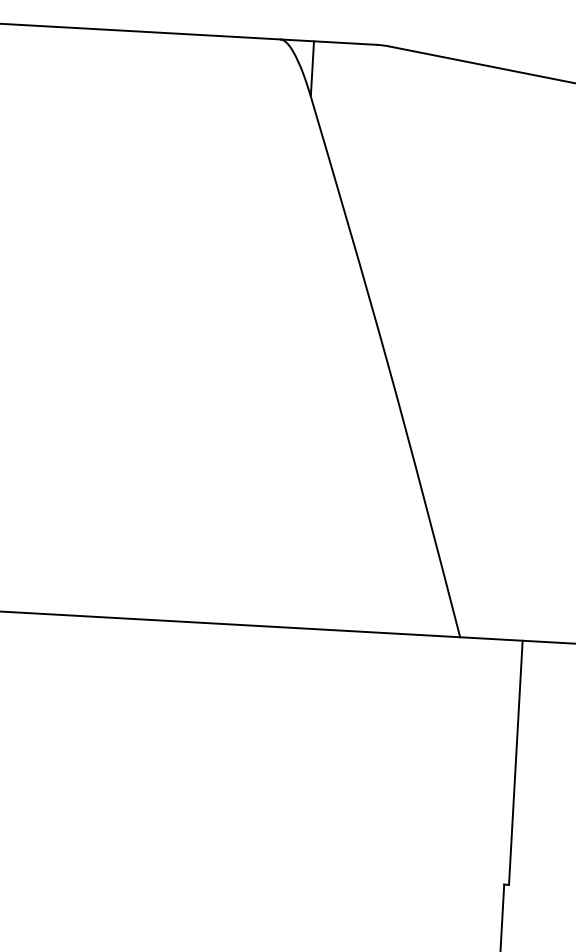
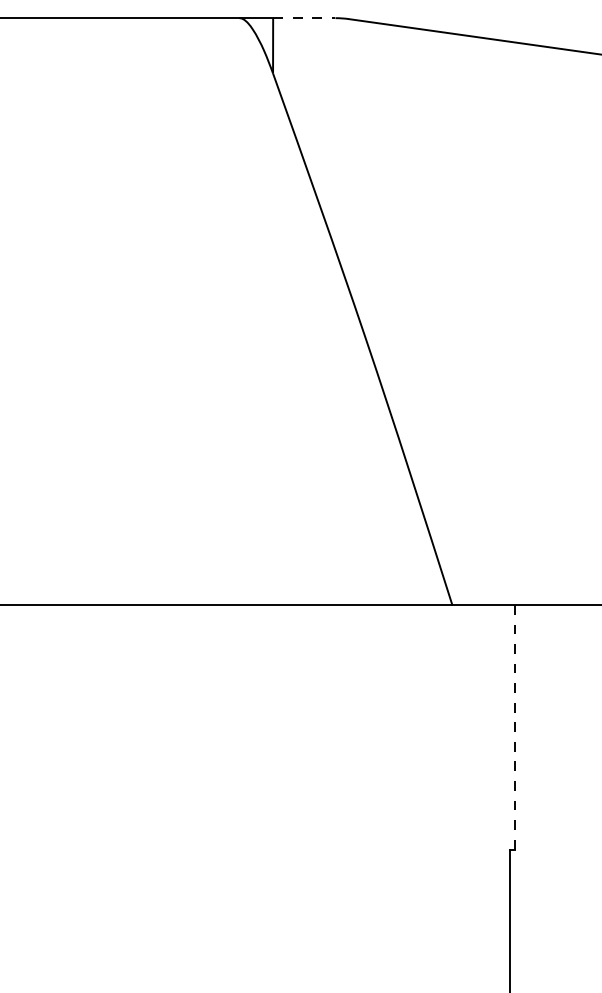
line: (345, 43) -> (304, 18), solid -> dashed
line: (515, 762) -> (514, 726), solid -> dashed

